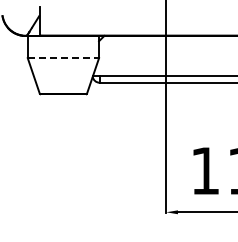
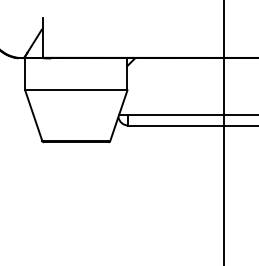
line: (63, 58) -> (76, 90), dashed -> solid

